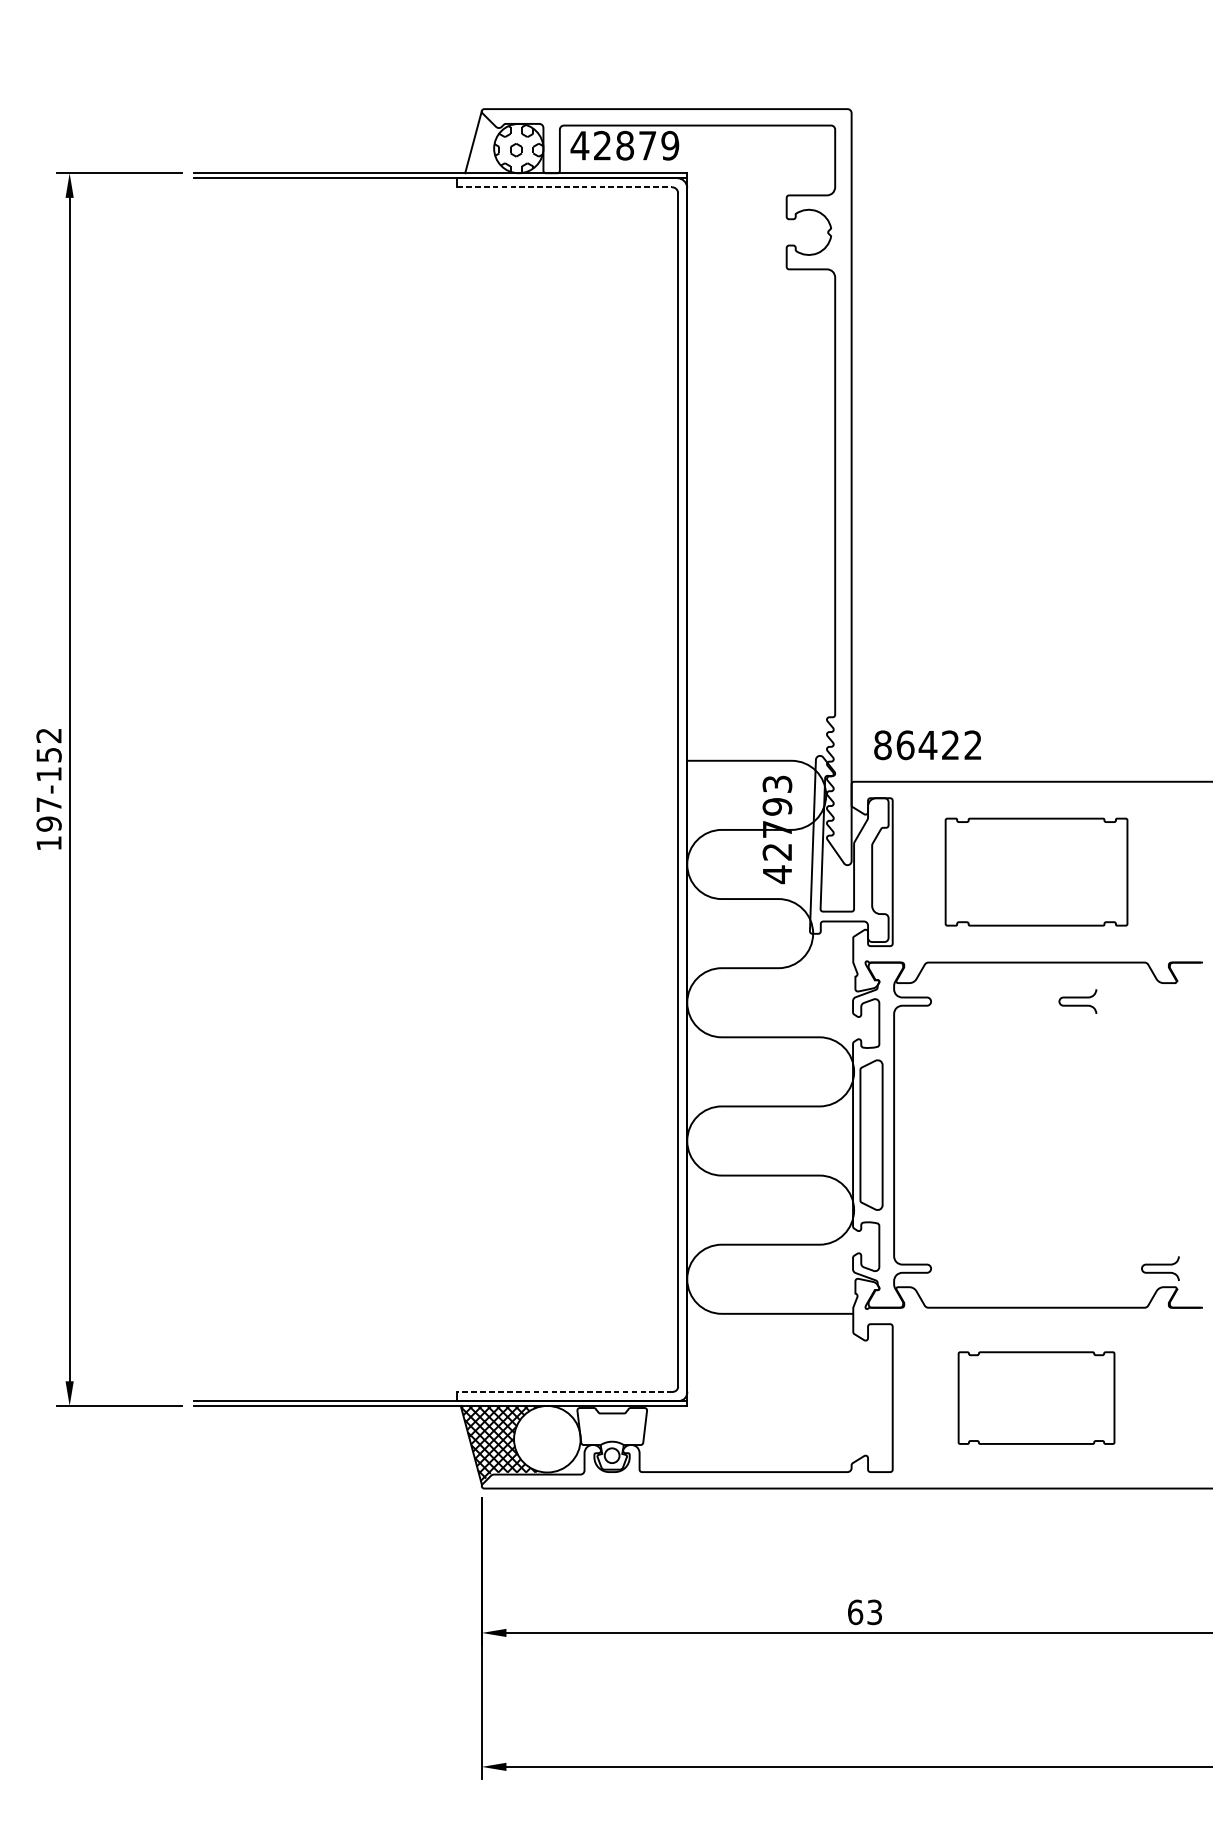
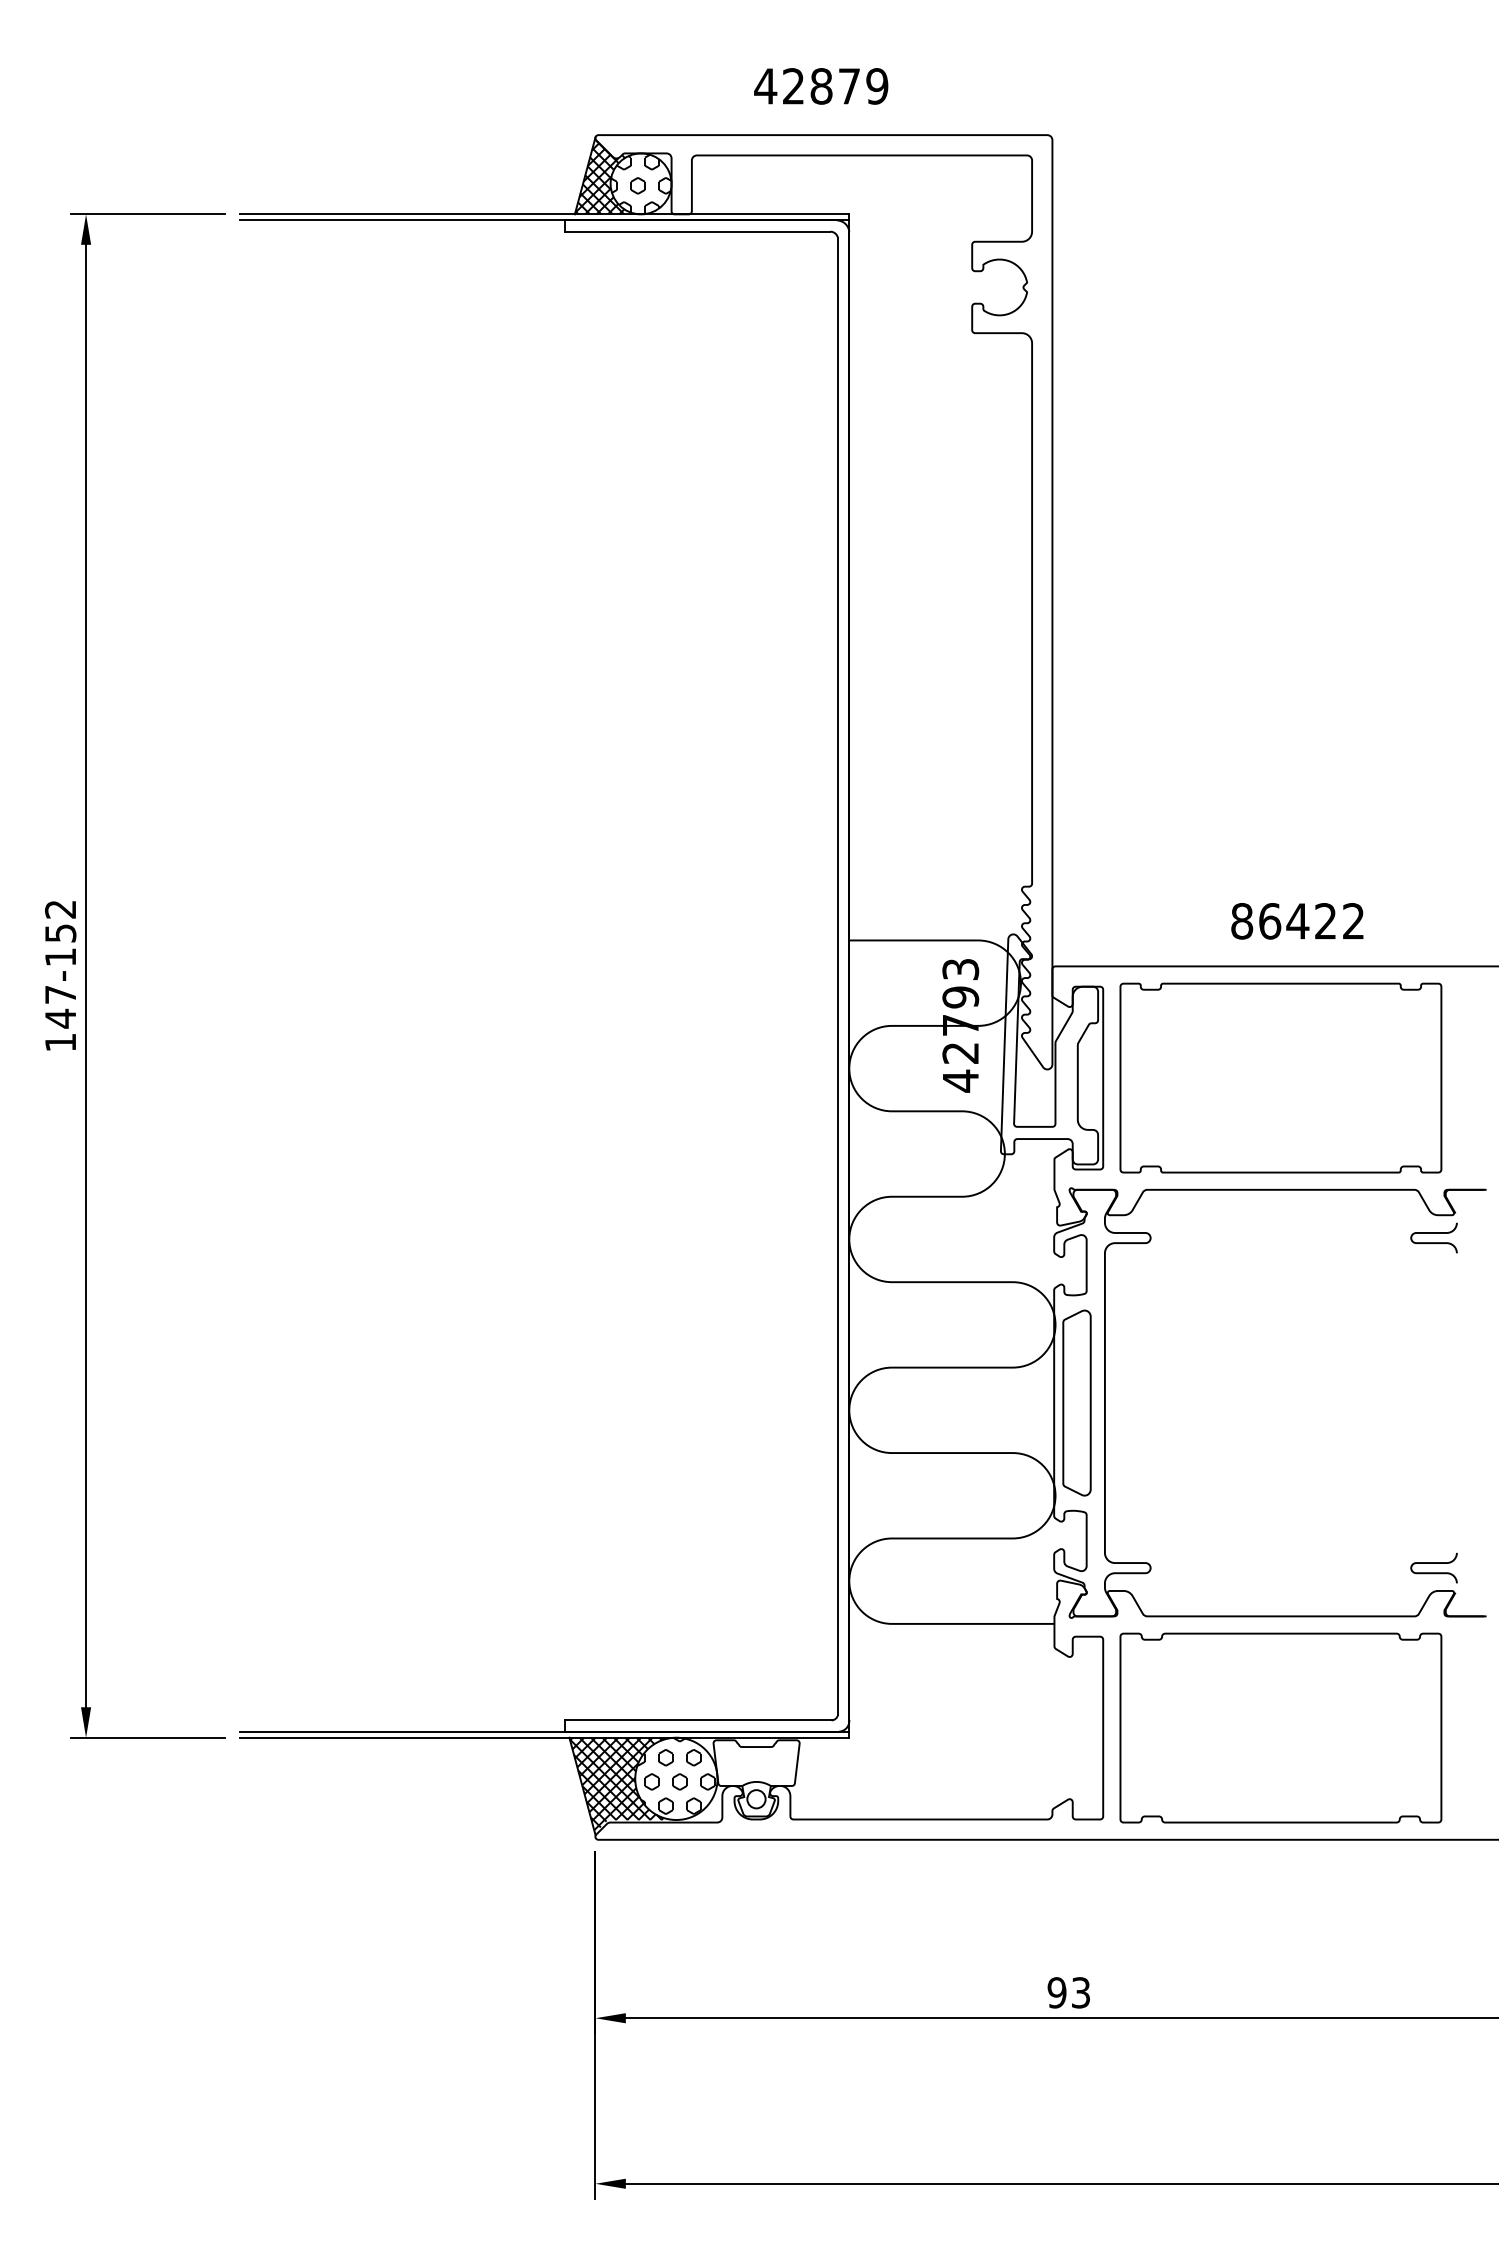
hatch: (489, 142) -> (605, 176), added
text: (625, 145) -> (821, 86), moved
line: (564, 187) -> (697, 231), dashed -> solid
text: (927, 745) -> (1297, 921), moved
text: (48, 823) -> (60, 1018), 197-152 -> 147-152
part: (1036, 871) -> (1280, 1077), size x1.43
curve: (1077, 997) -> (1433, 1233), moved
line: (564, 1392) -> (697, 1720), dashed -> solid
part: (1036, 1397) -> (1280, 1727), size x1.67
hatch: (546, 1436) -> (675, 1775), added
text: (854, 1612) -> (1056, 1992), 63 -> 93

